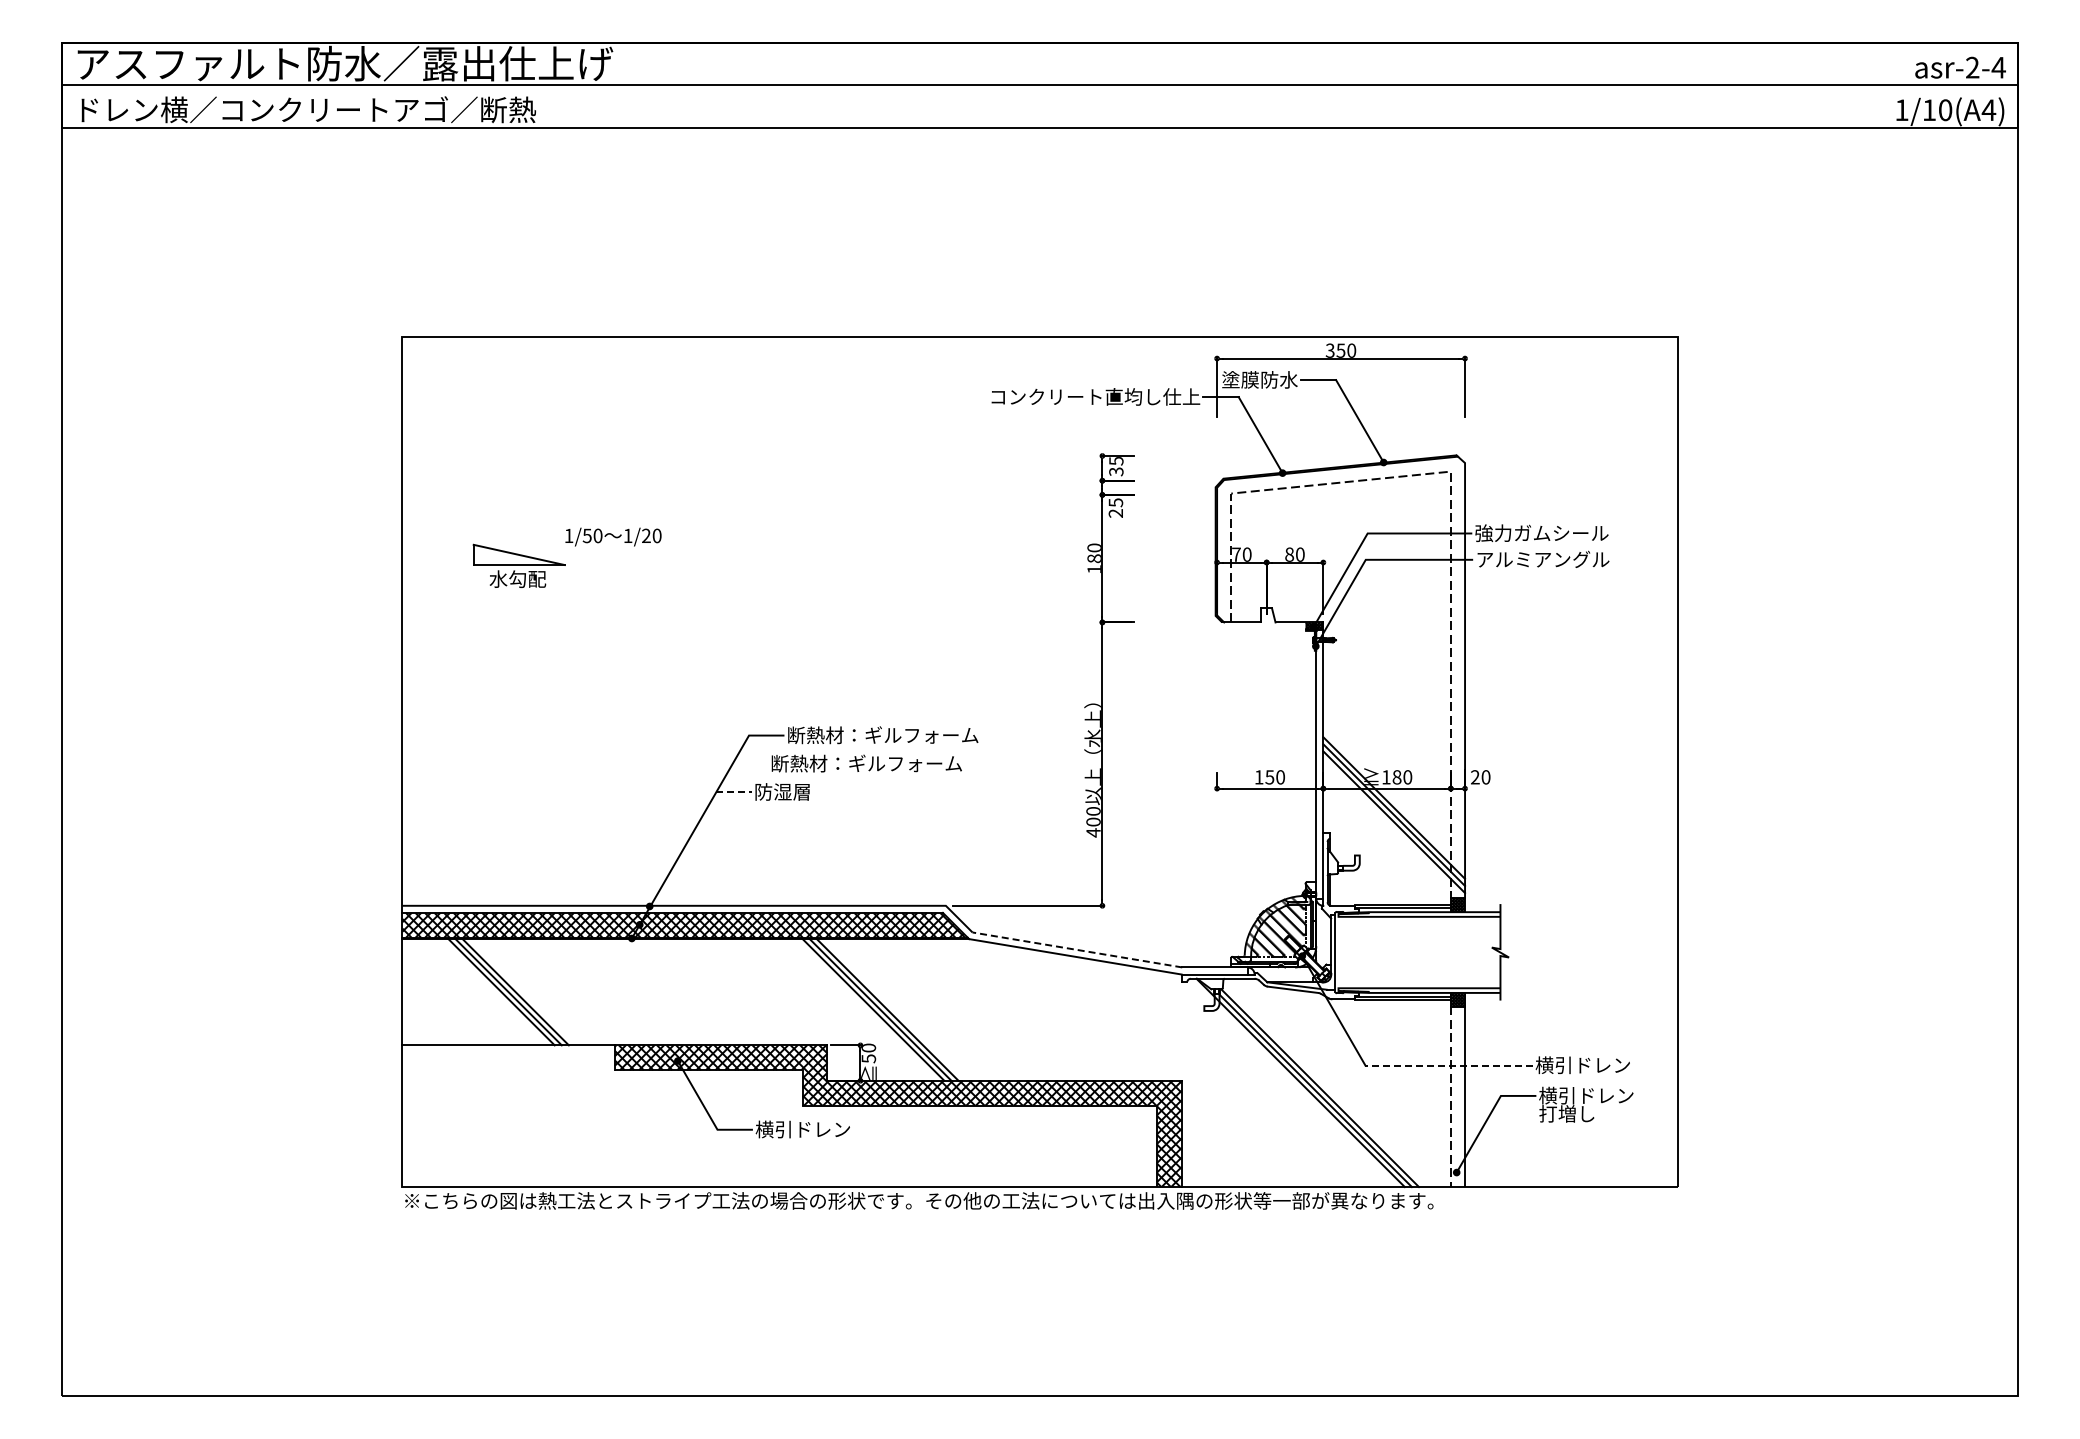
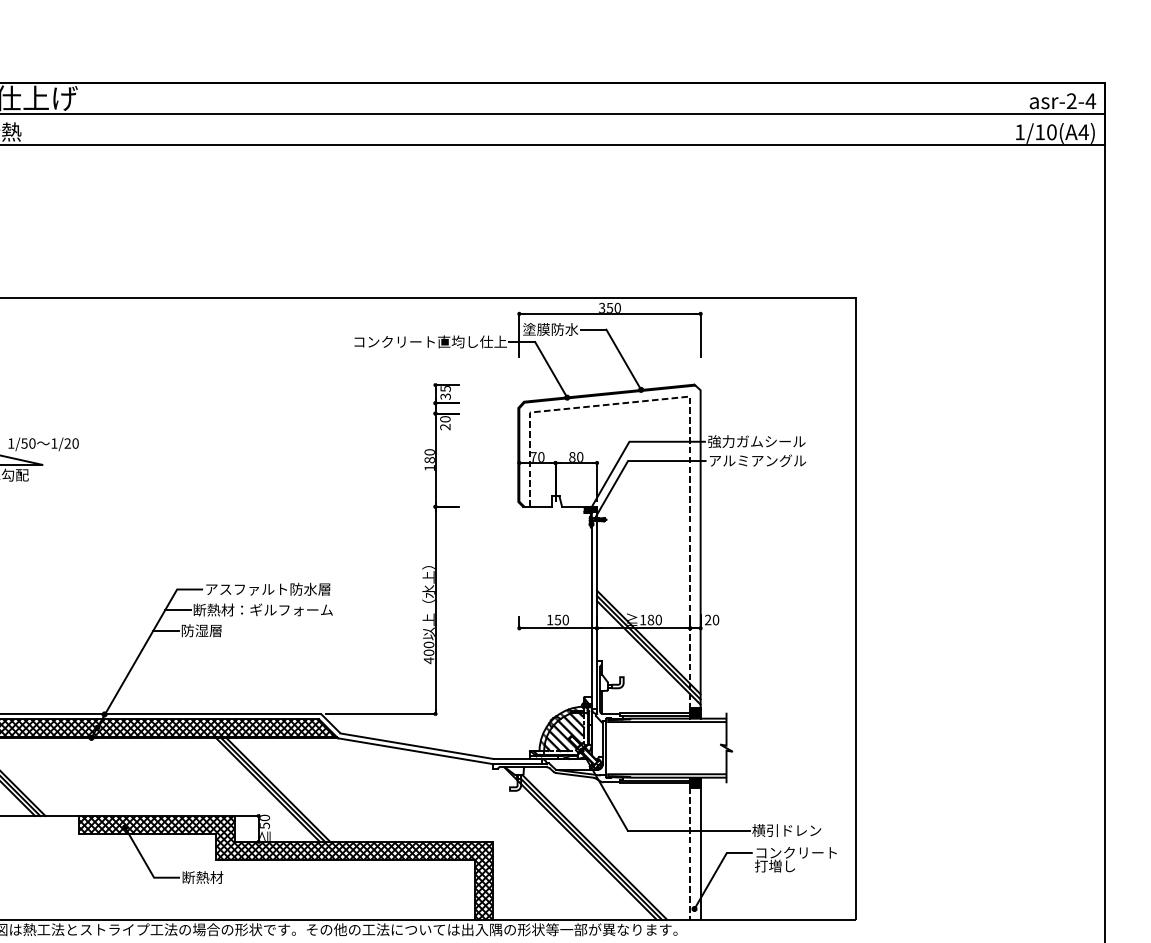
text: (1115, 502) -> (445, 419), 25 -> 20
text: (613, 536) -> (43, 443), moved
text: (883, 735) -> (275, 589), 断熱材：ギルフォーム -> アスファルト防水層
line: (750, 763) -> (178, 609), added
line: (734, 792) -> (166, 631), dashed -> solid
line: (1076, 949) -> (416, 745), dashed -> solid
line: (1449, 1065) -> (689, 830), dashed -> solid
text: (1595, 1095) -> (796, 852), 横引ドレン -> コンクリート
text: (802, 1129) -> (216, 877), 横引ドレン -> 断熱材

